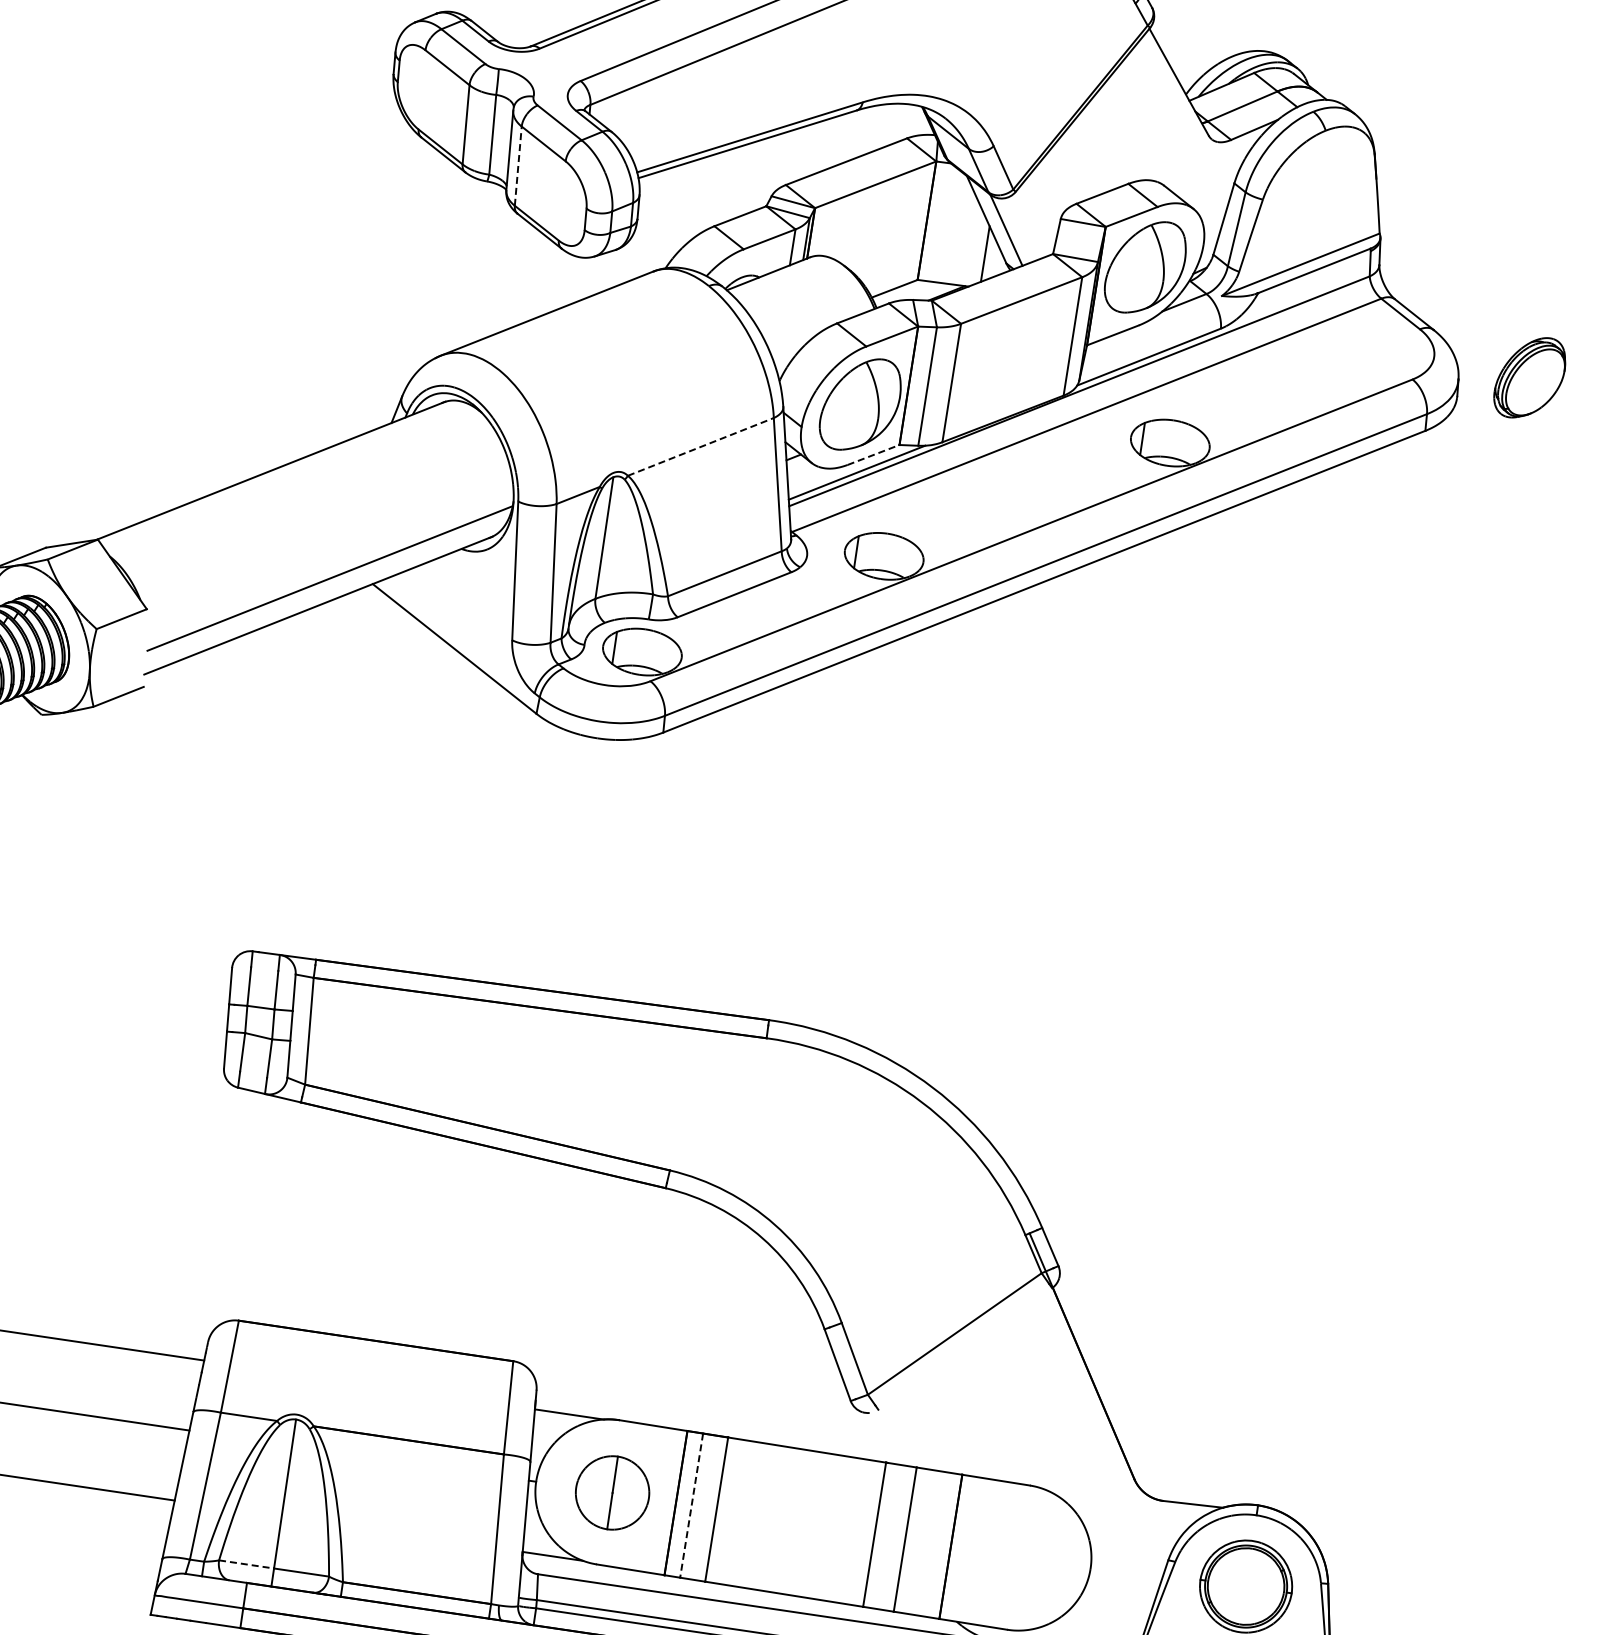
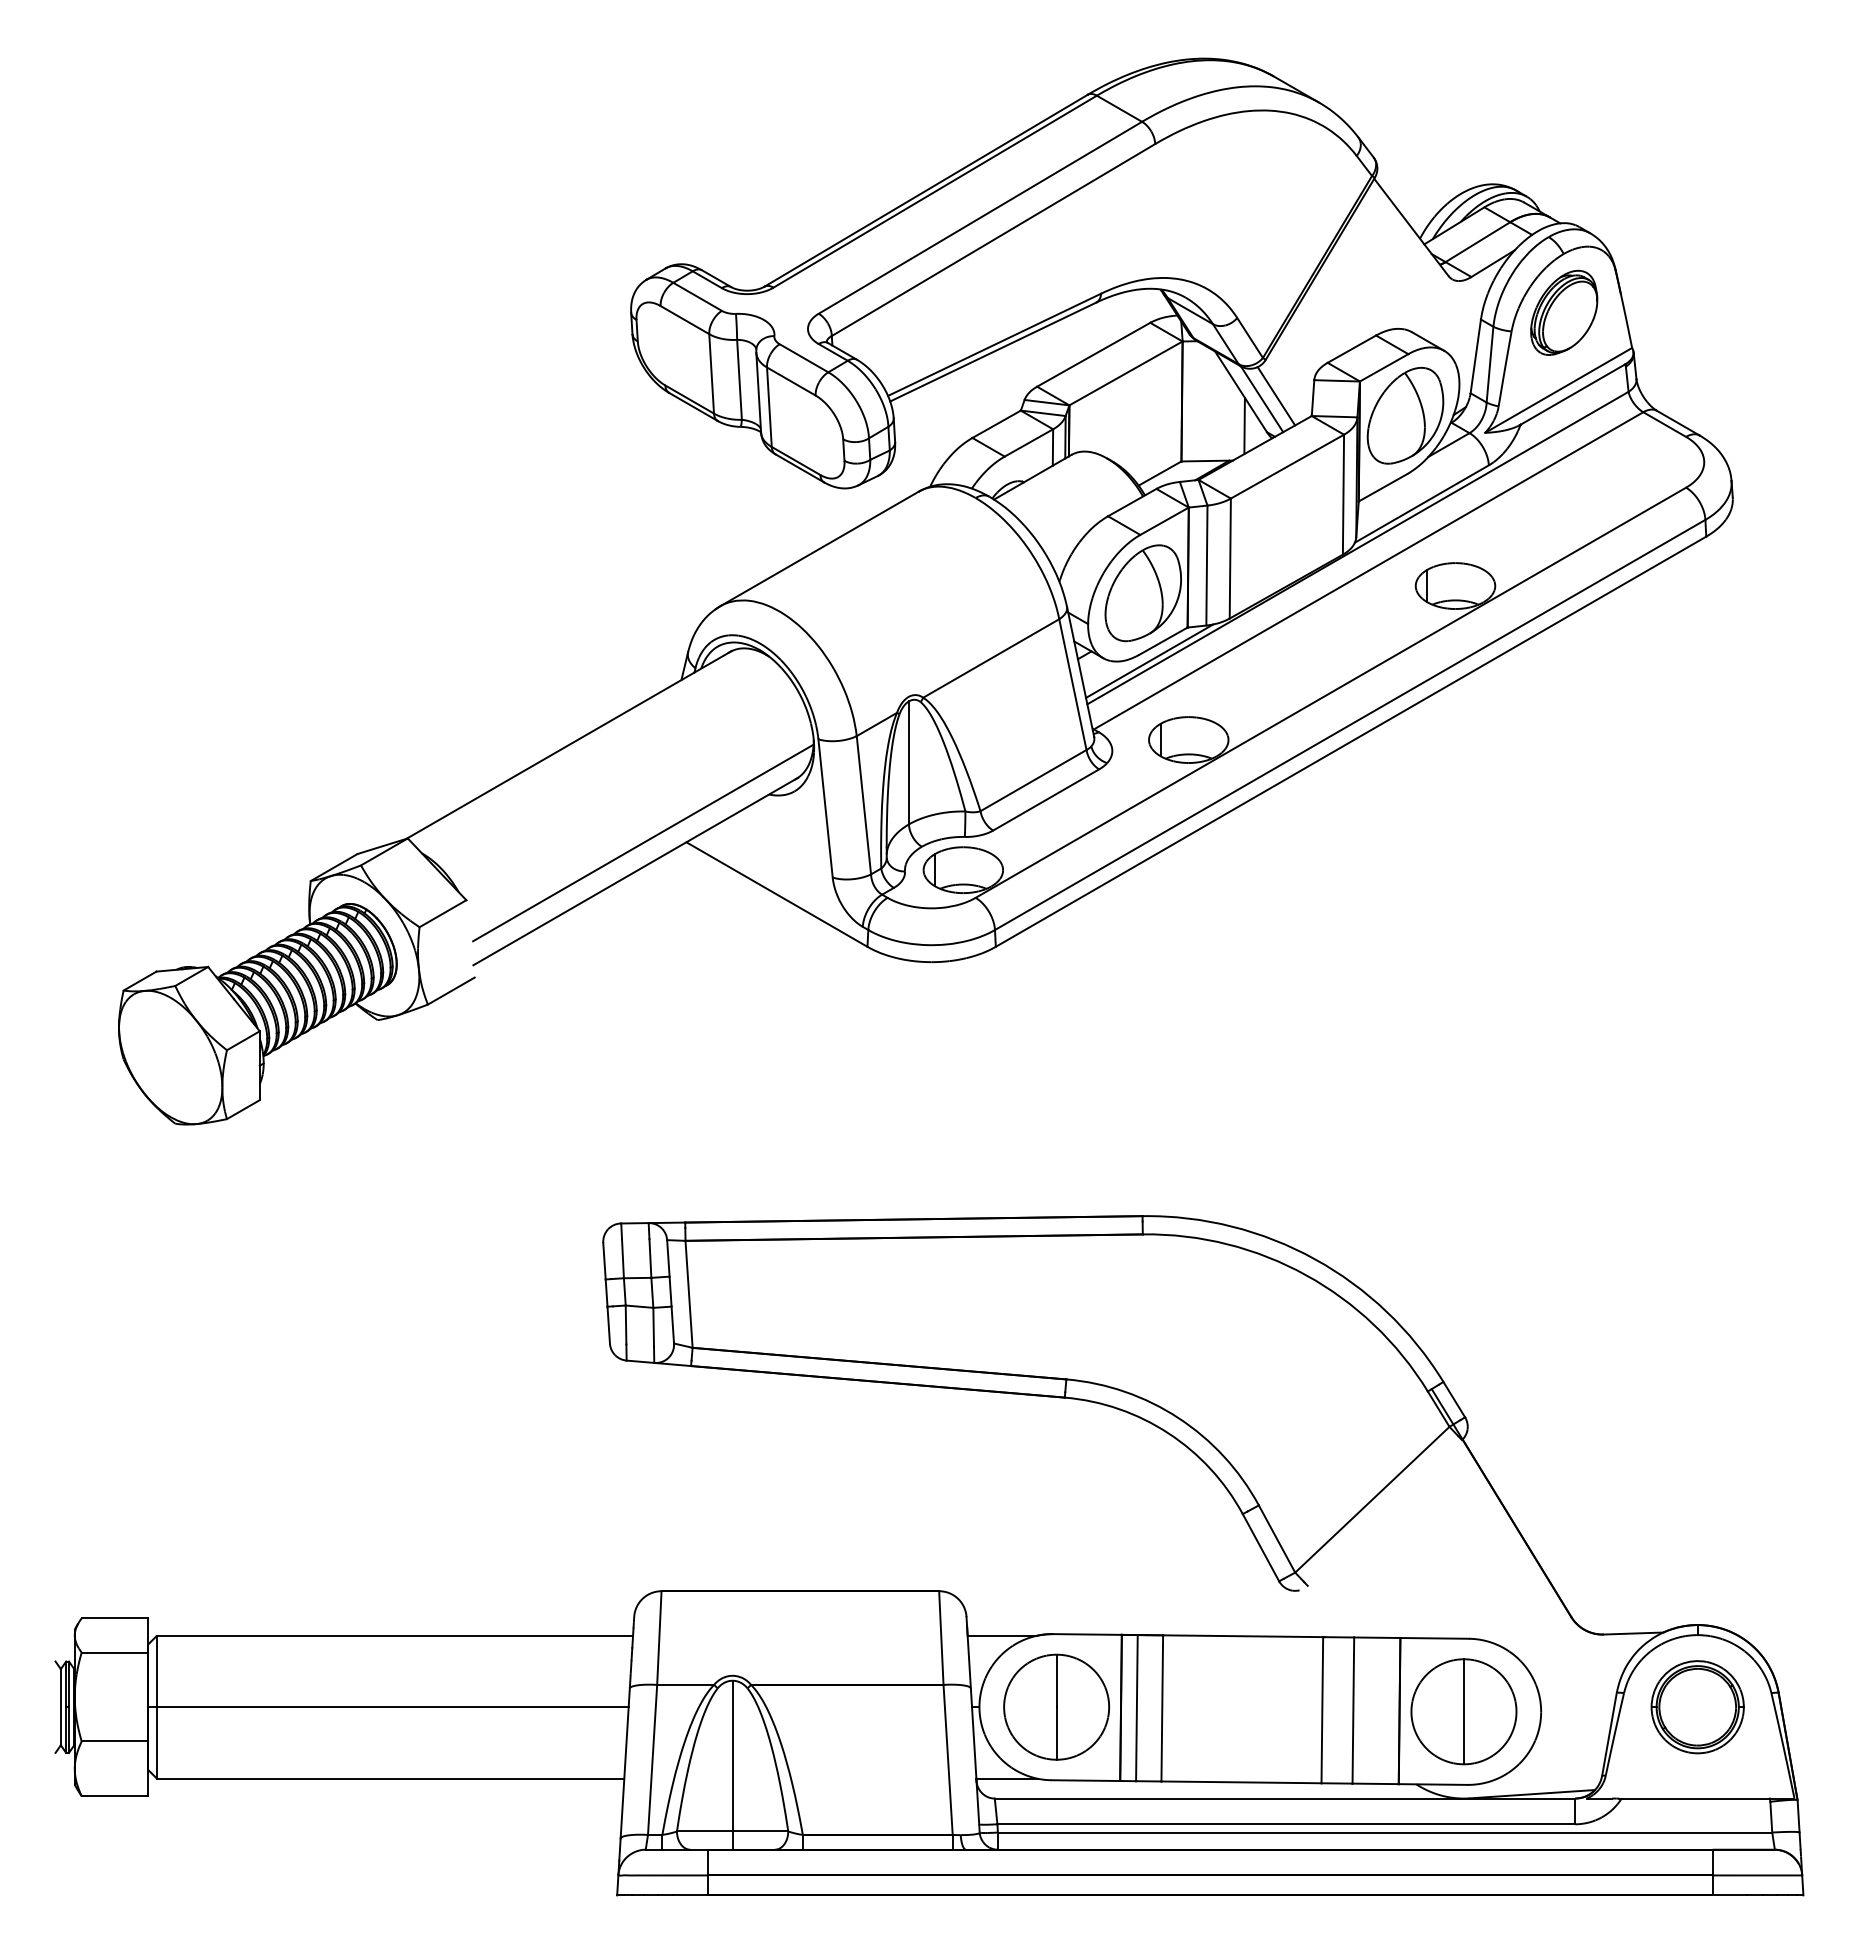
line: (518, 166) -> (769, 407), dashed -> solid
line: (1021, 229) -> (1276, 396), added
part: (1530, 377) -> (1564, 312), moved
line: (701, 446) -> (991, 658), dashed -> solid
line: (873, 455) -> (1163, 641), dashed -> solid
part: (612, 1492) -> (1056, 1706), size x1.43
line: (691, 1505) -> (1136, 1708), dashed -> solid
part: (1013, 1556) -> (1463, 1711), added
line: (246, 1564) -> (704, 1831), dashed -> solid

